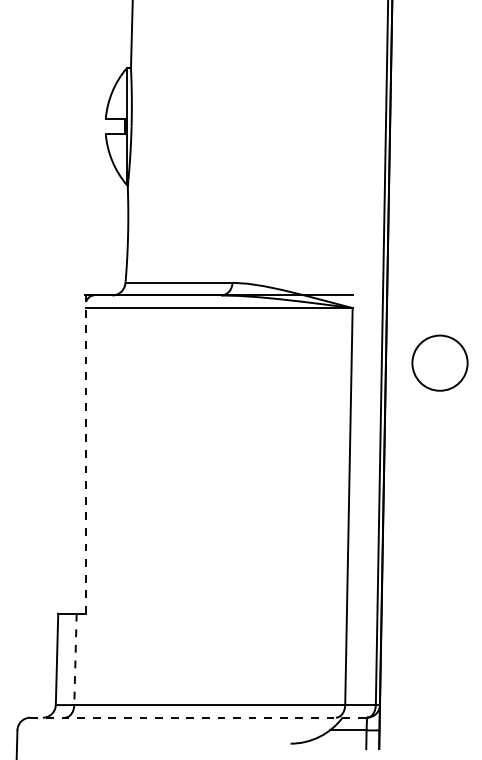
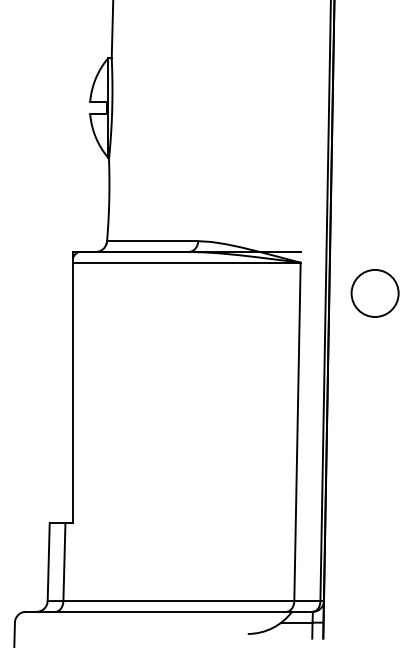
circle: (439, 362) -> (374, 292), moved
line: (85, 454) -> (72, 387), dashed -> solid
line: (75, 659) -> (64, 562), dashed -> solid
line: (199, 717) -> (170, 611), dashed -> solid

